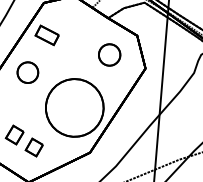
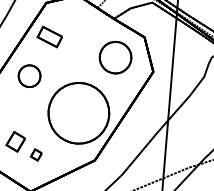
part: (109, 54) -> (115, 57), size x1.4
part: (34, 147) -> (36, 154), size x0.6

